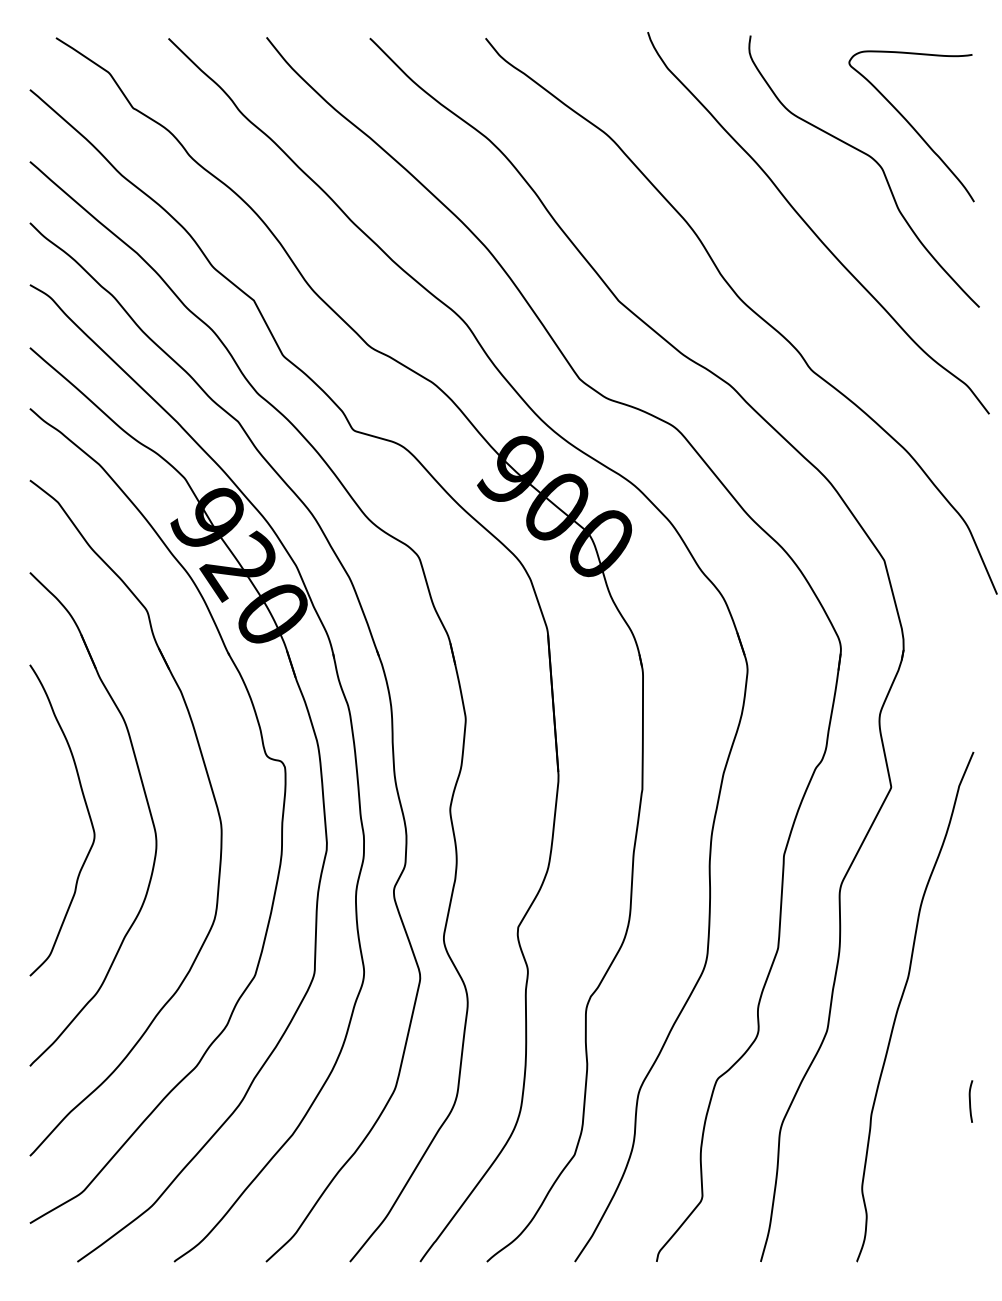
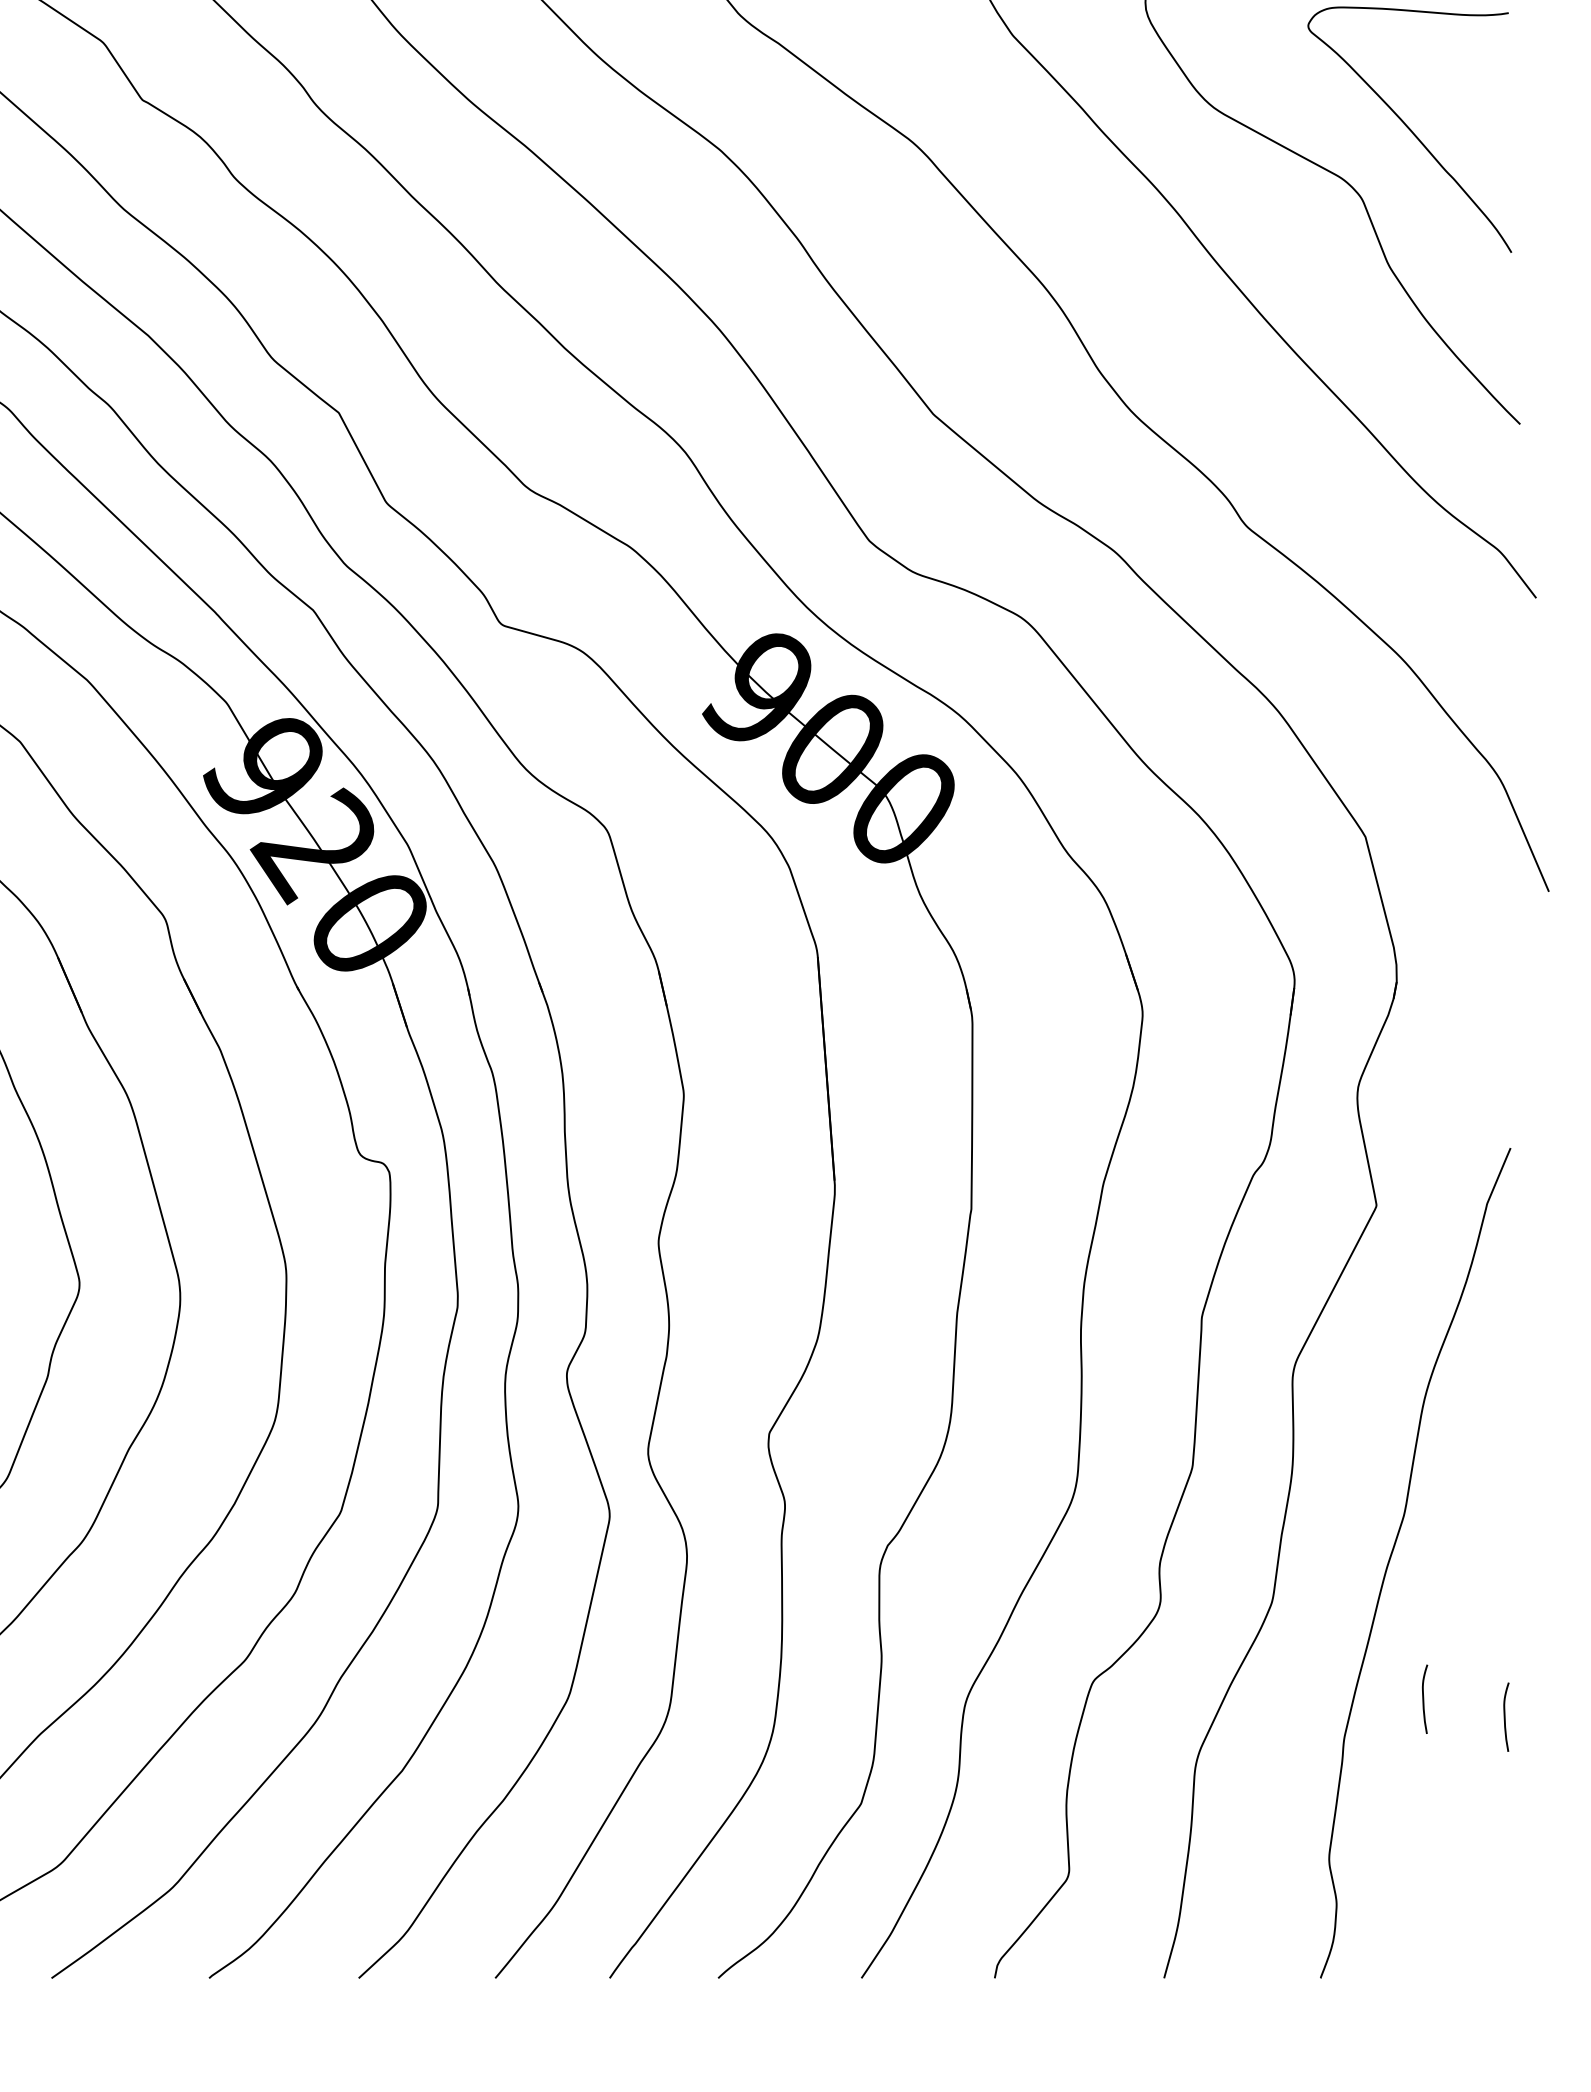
curve: (920, 1090) -> (1424, 1699), added

